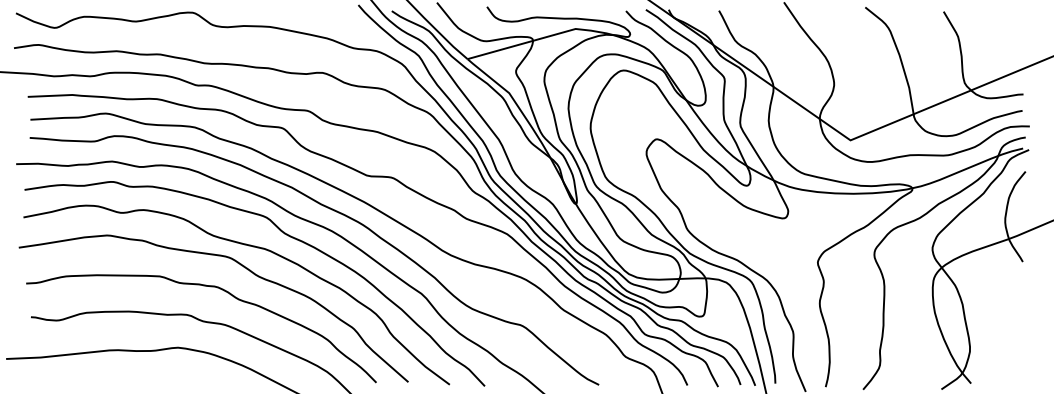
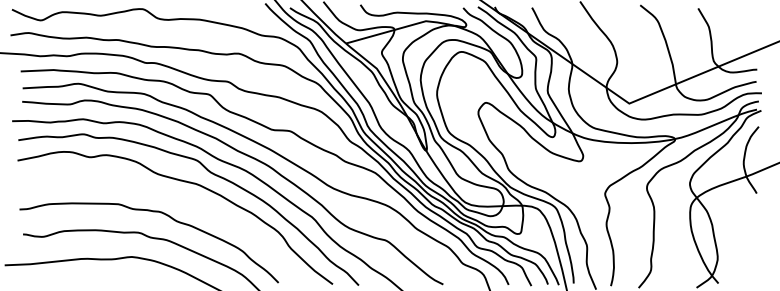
curve: (240, 265) -> (178, 196), removed

